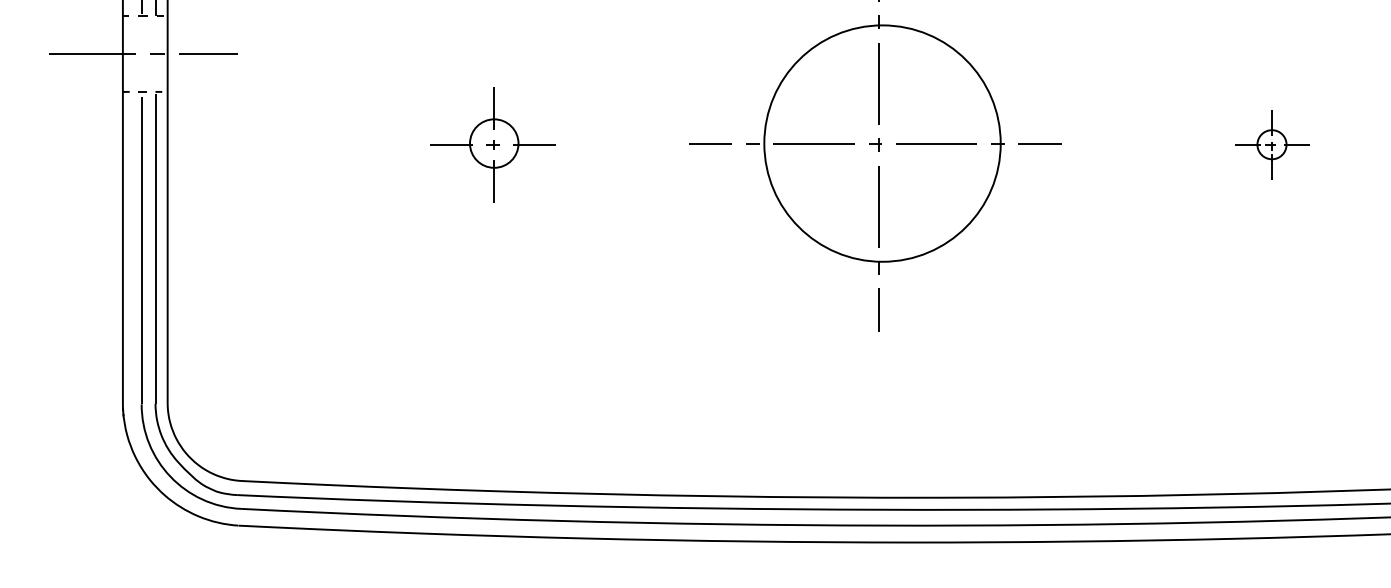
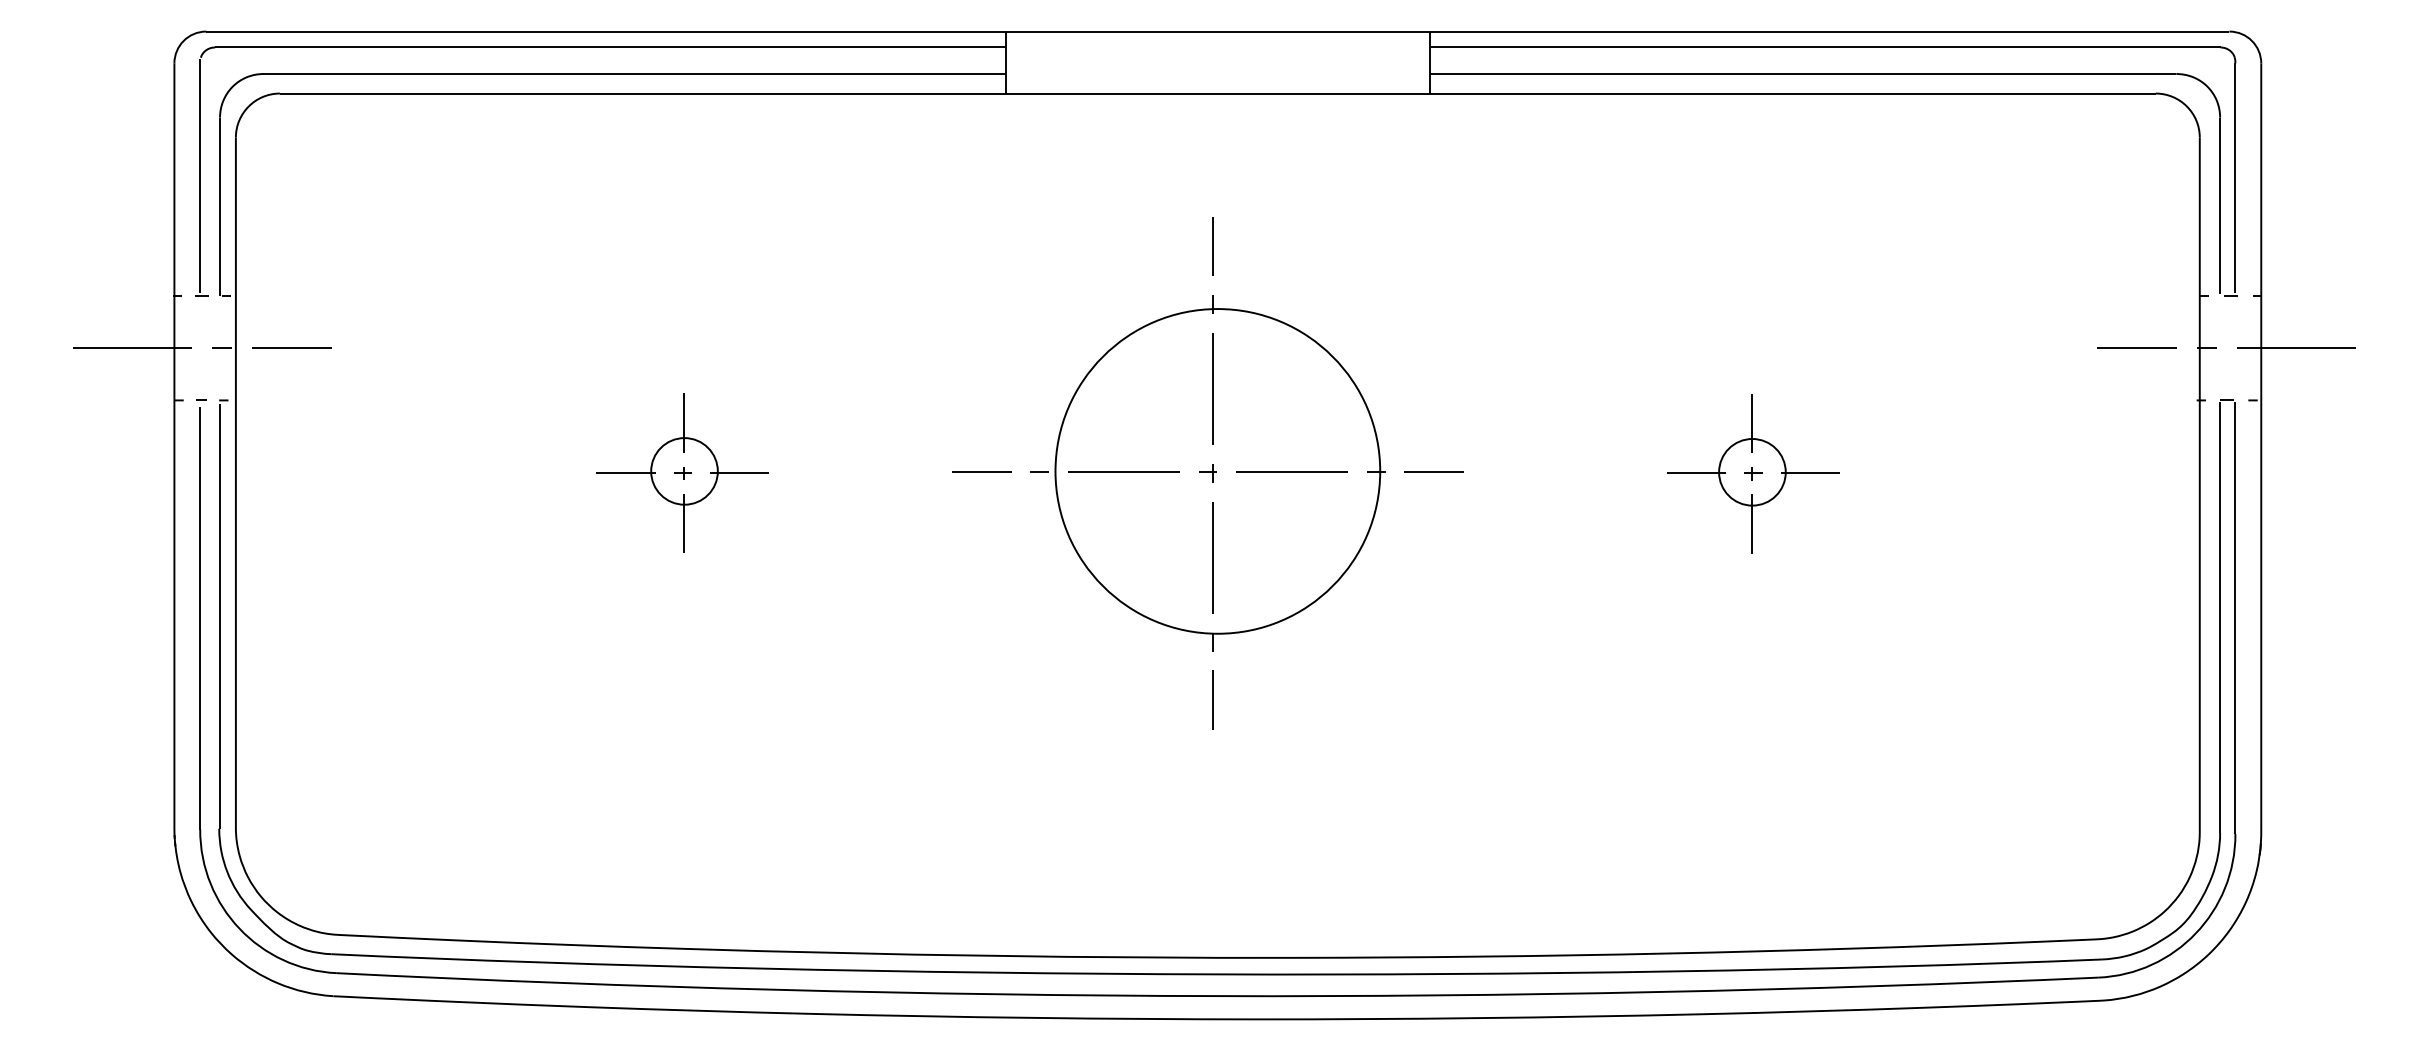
part: (1272, 145) -> (1753, 473), size x1.67

